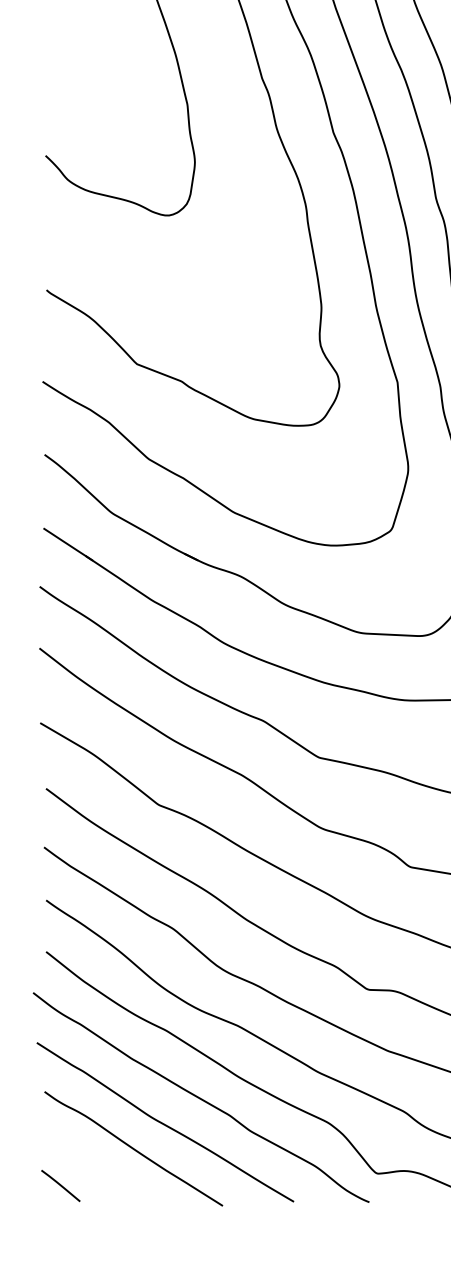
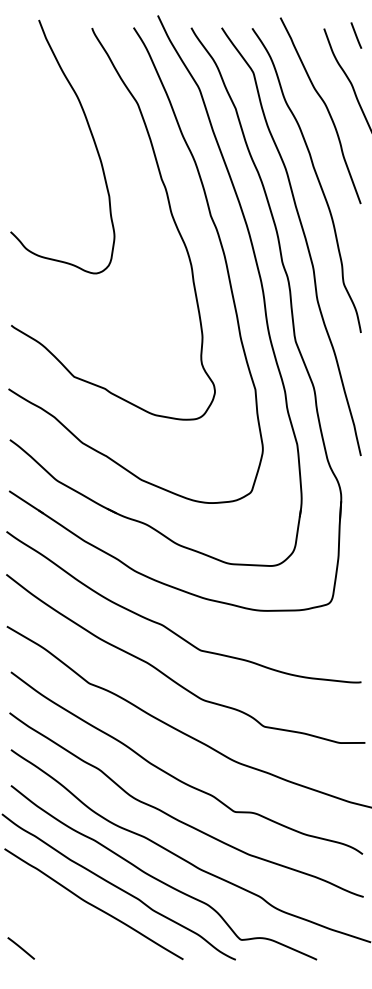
curve: (133, 1148) -> (71, 922), removed

